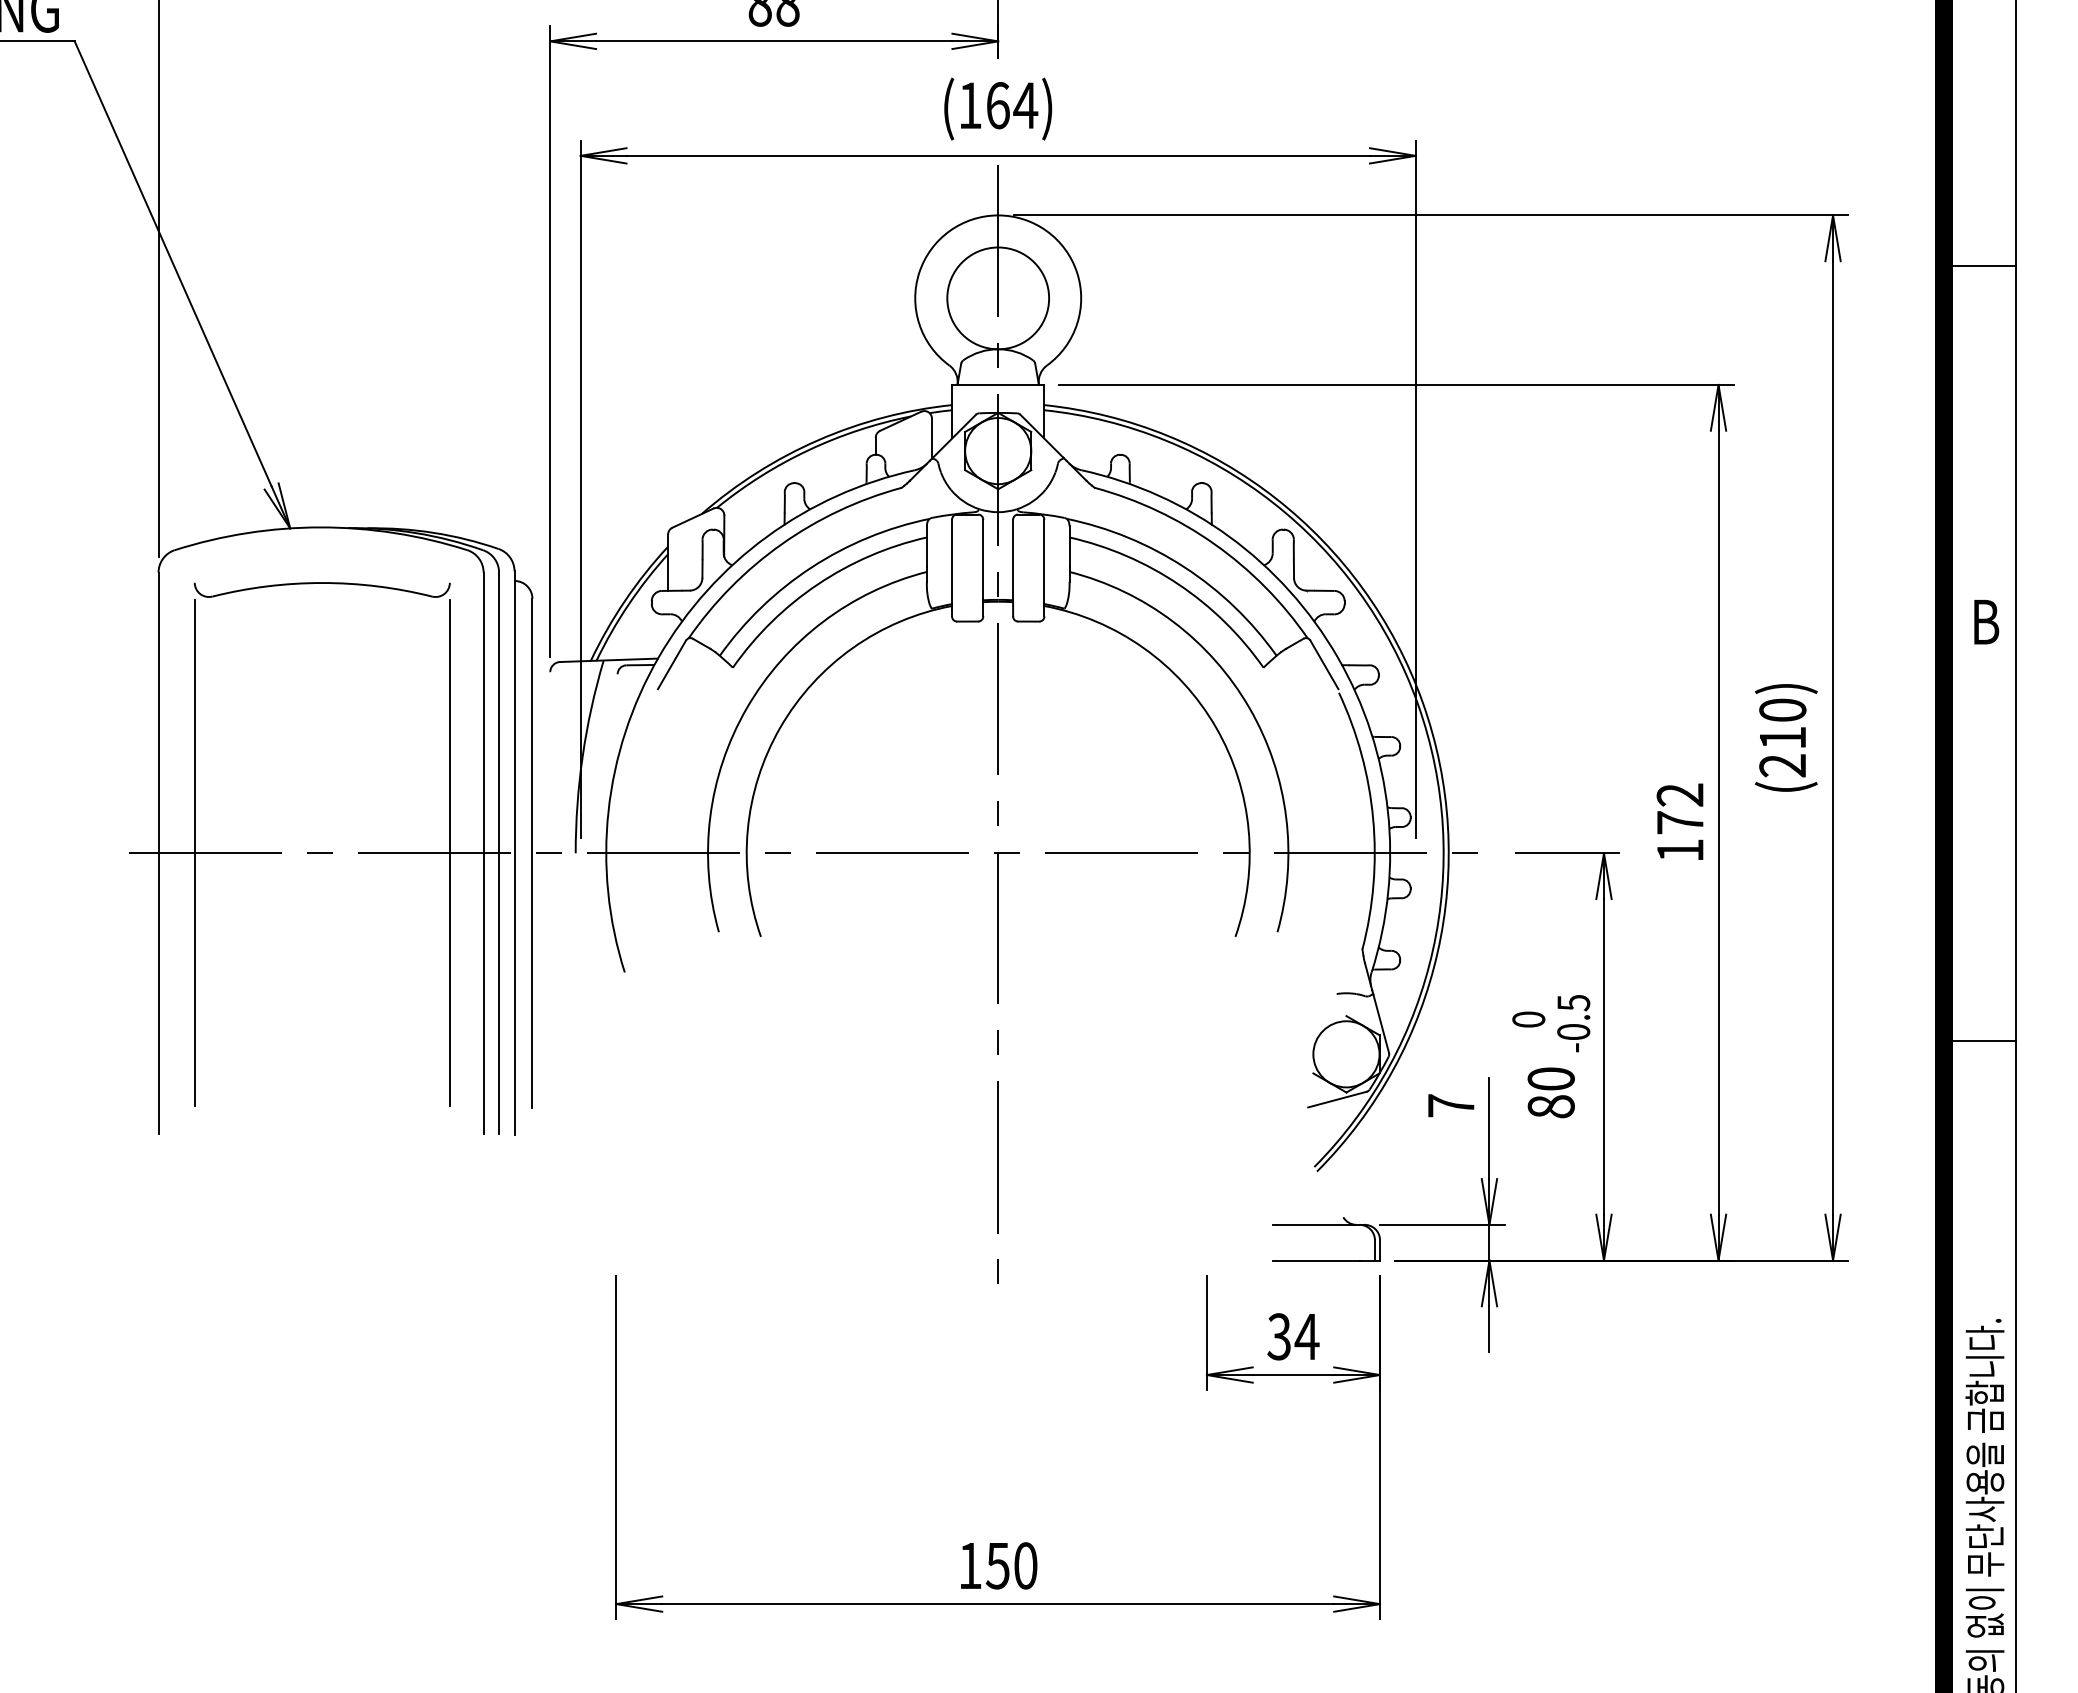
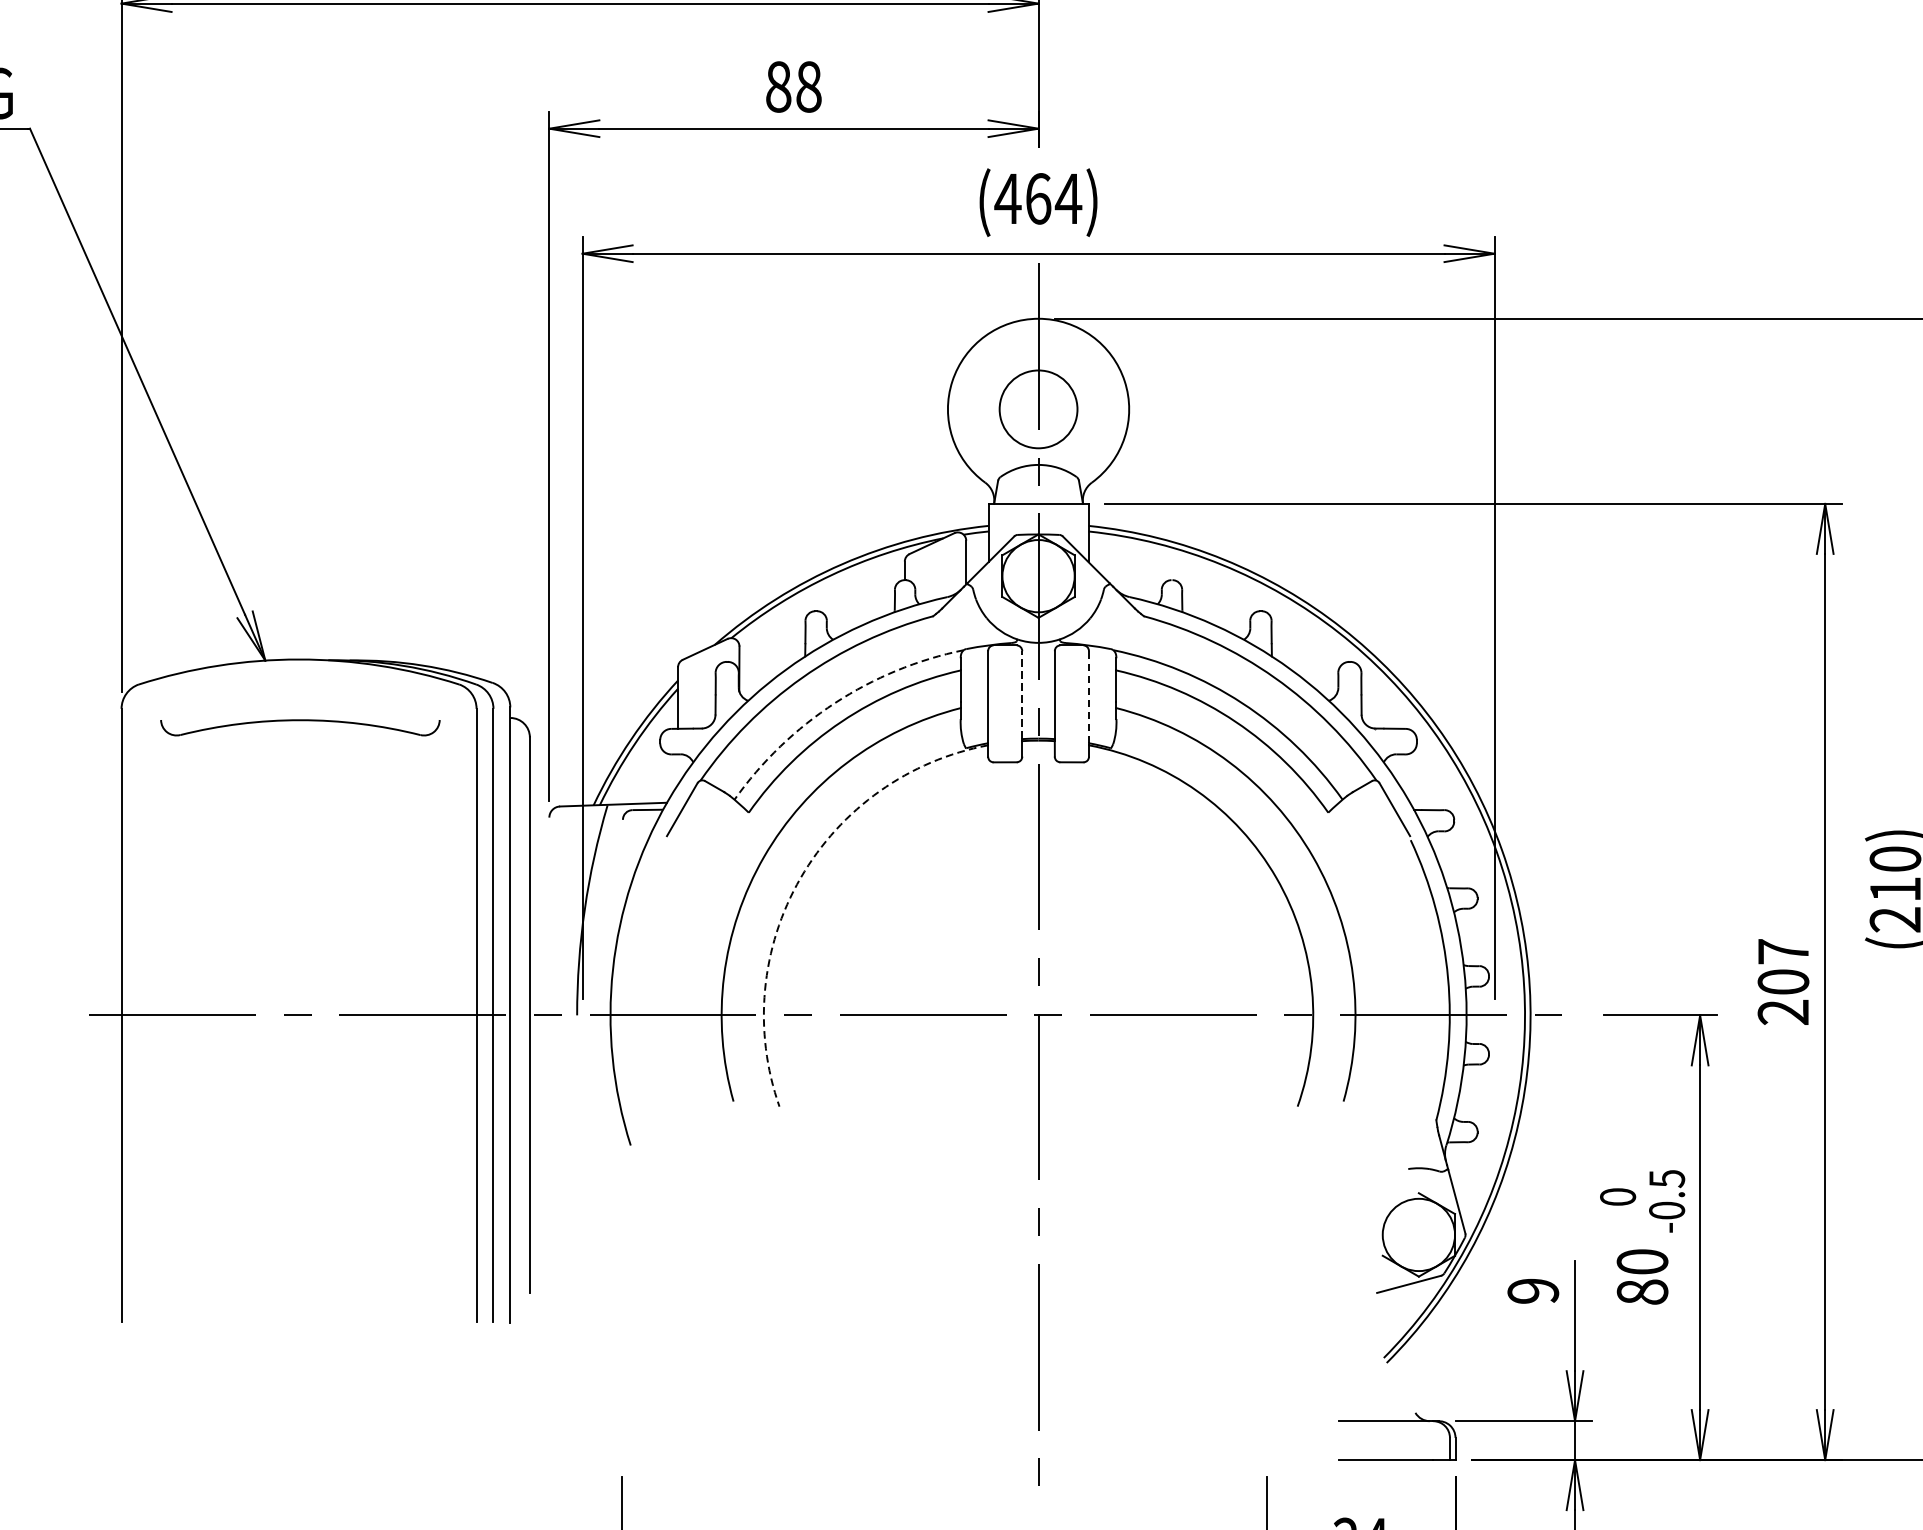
text: (969, 105) -> (1007, 198), (164) -> (464)
circle: (998, 298) -> (1038, 409), size x0.7
line: (983, 559) -> (1022, 694), solid -> dashed
line: (1044, 561) -> (1089, 696), solid -> dashed
arc: (811, 567) -> (834, 703), solid -> dashed
arc: (780, 727) -> (800, 878), solid -> dashed
text: (1679, 822) -> (1782, 981), 172 -> 207
line: (194, 853) -> (160, 1015), removed
line: (449, 853) -> (439, 1015), removed
text: (1450, 1105) -> (1532, 1290), 7 -> 9

